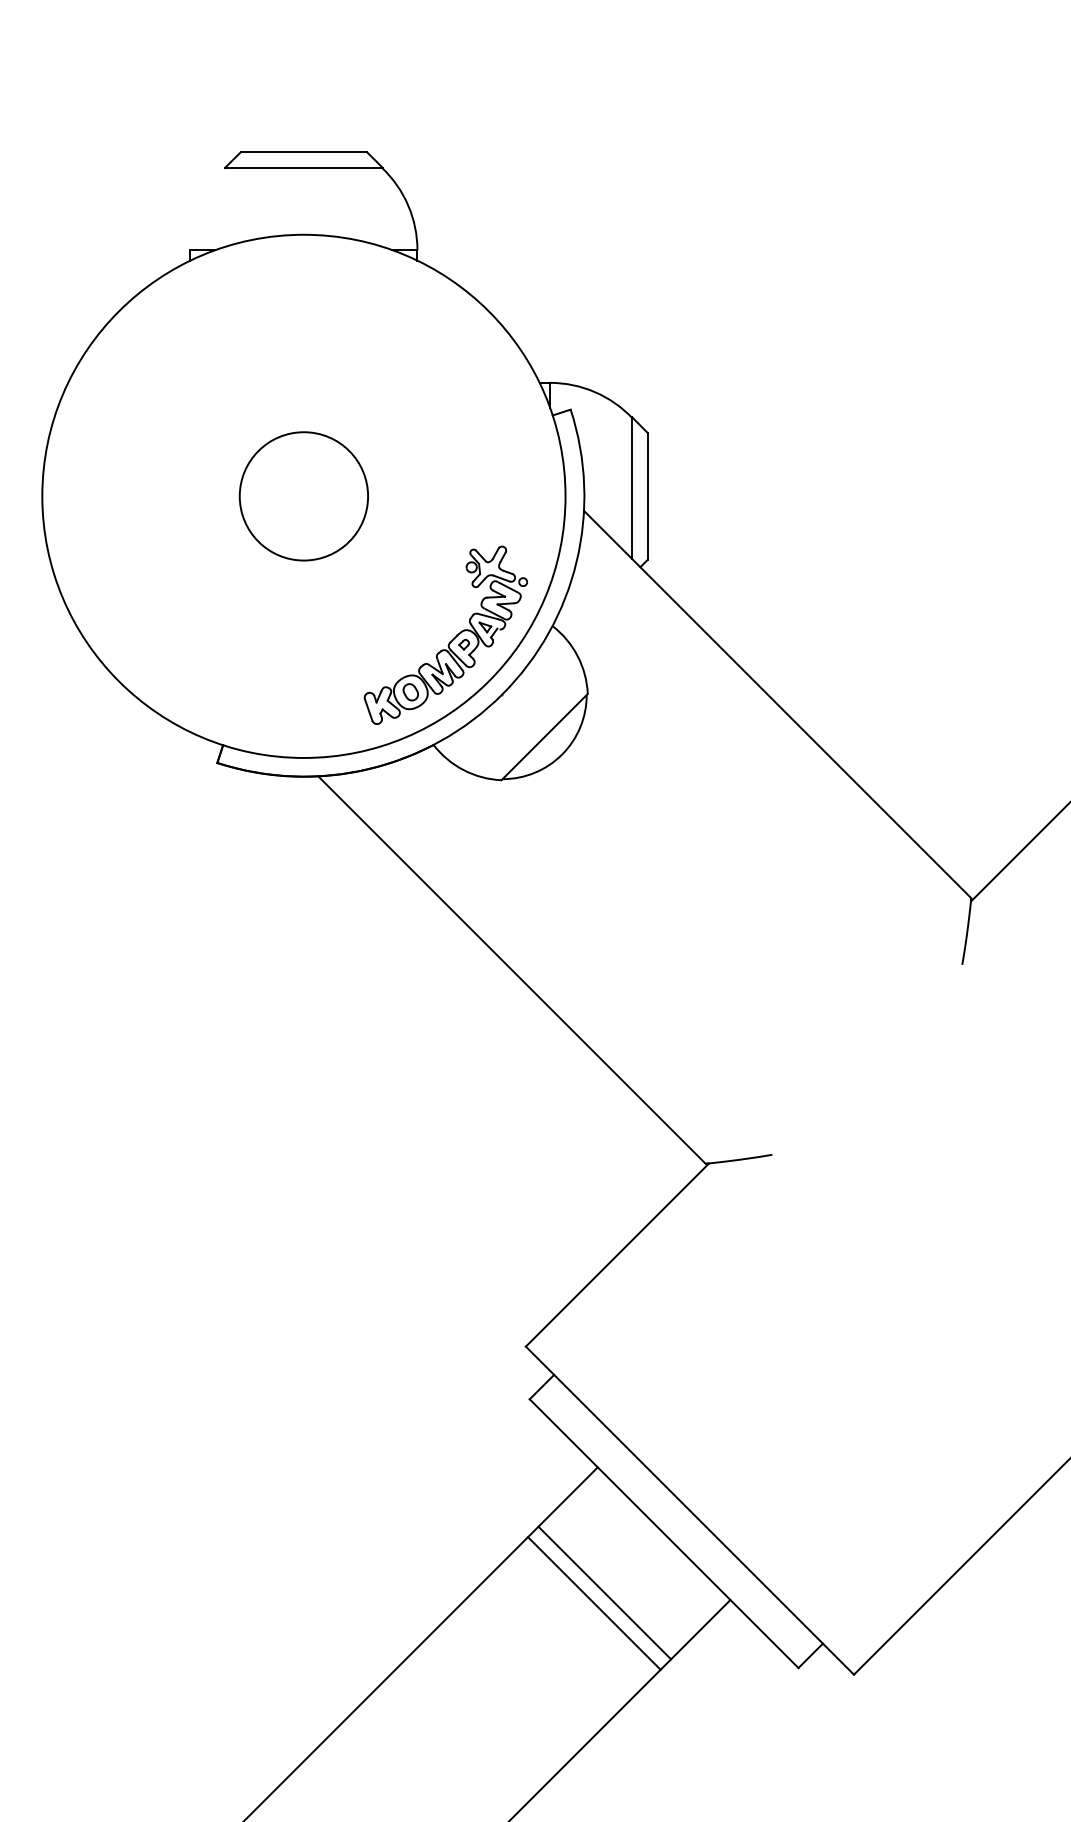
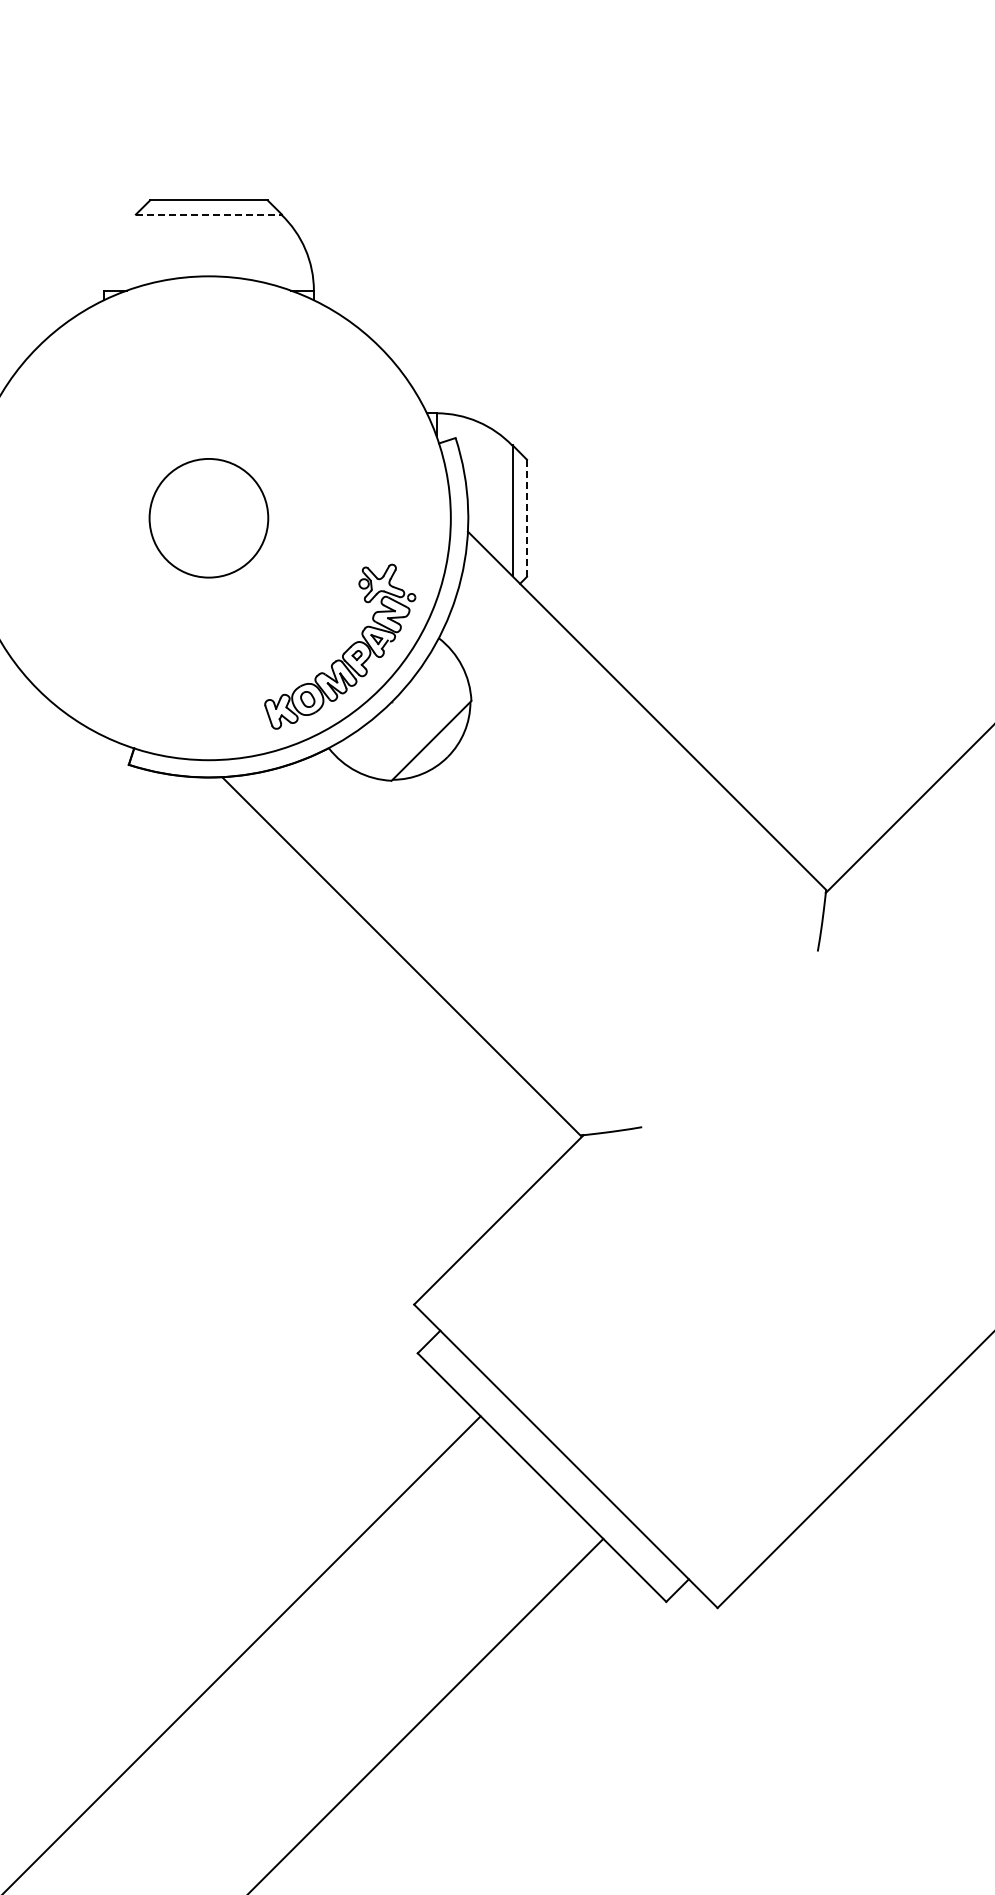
line: (304, 167) -> (209, 214), solid -> dashed
line: (648, 496) -> (527, 518), solid -> dashed
line: (604, 1593) -> (486, 1532), removed
line: (594, 1602) -> (477, 1541), removed

